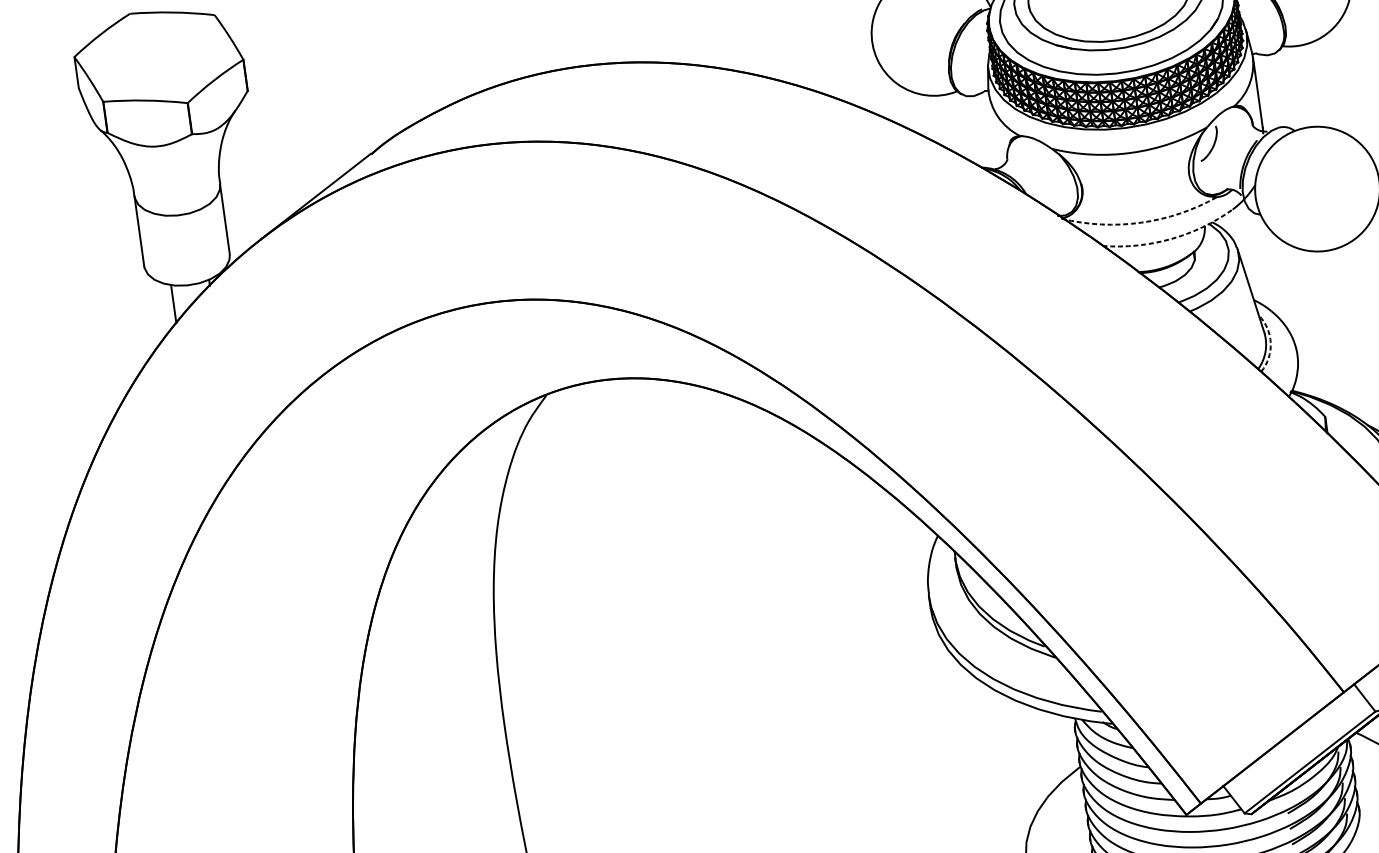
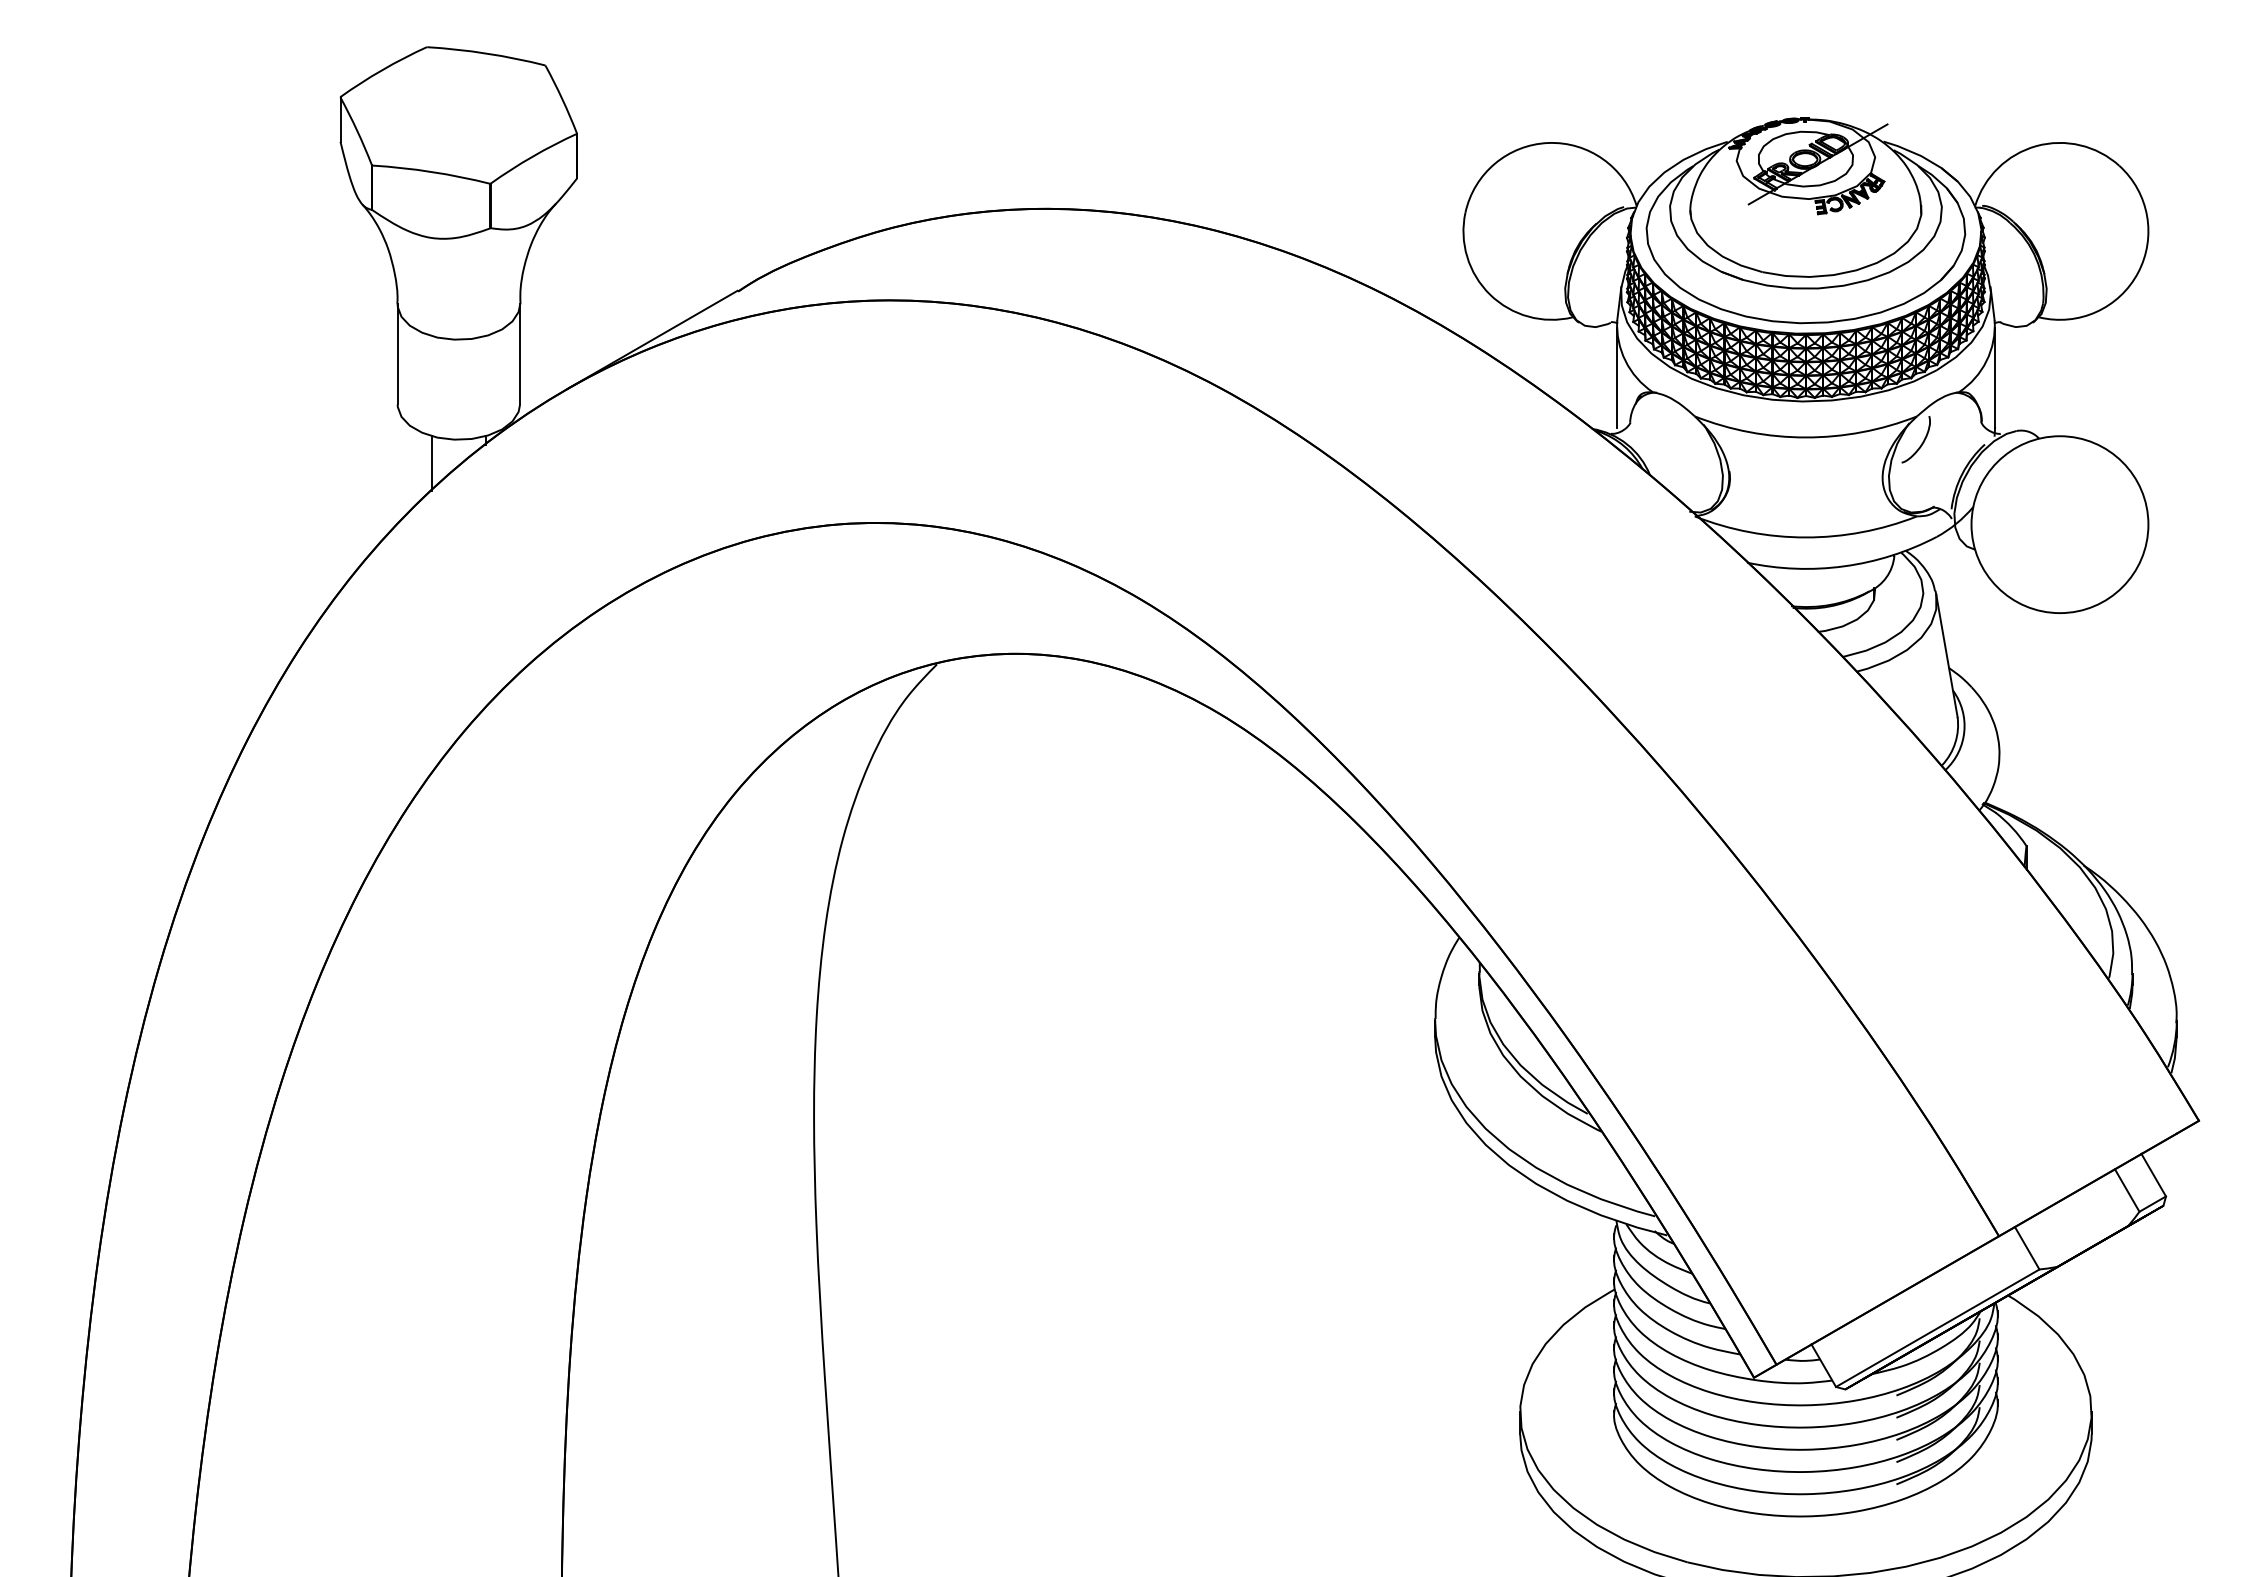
line: (993, 129) -> (1616, 378), added
arc: (1140, 222) -> (1805, 537), dashed -> solid
arc: (1171, 239) -> (1844, 566), dashed -> solid
arc: (1270, 342) -> (1964, 731), dashed -> solid

